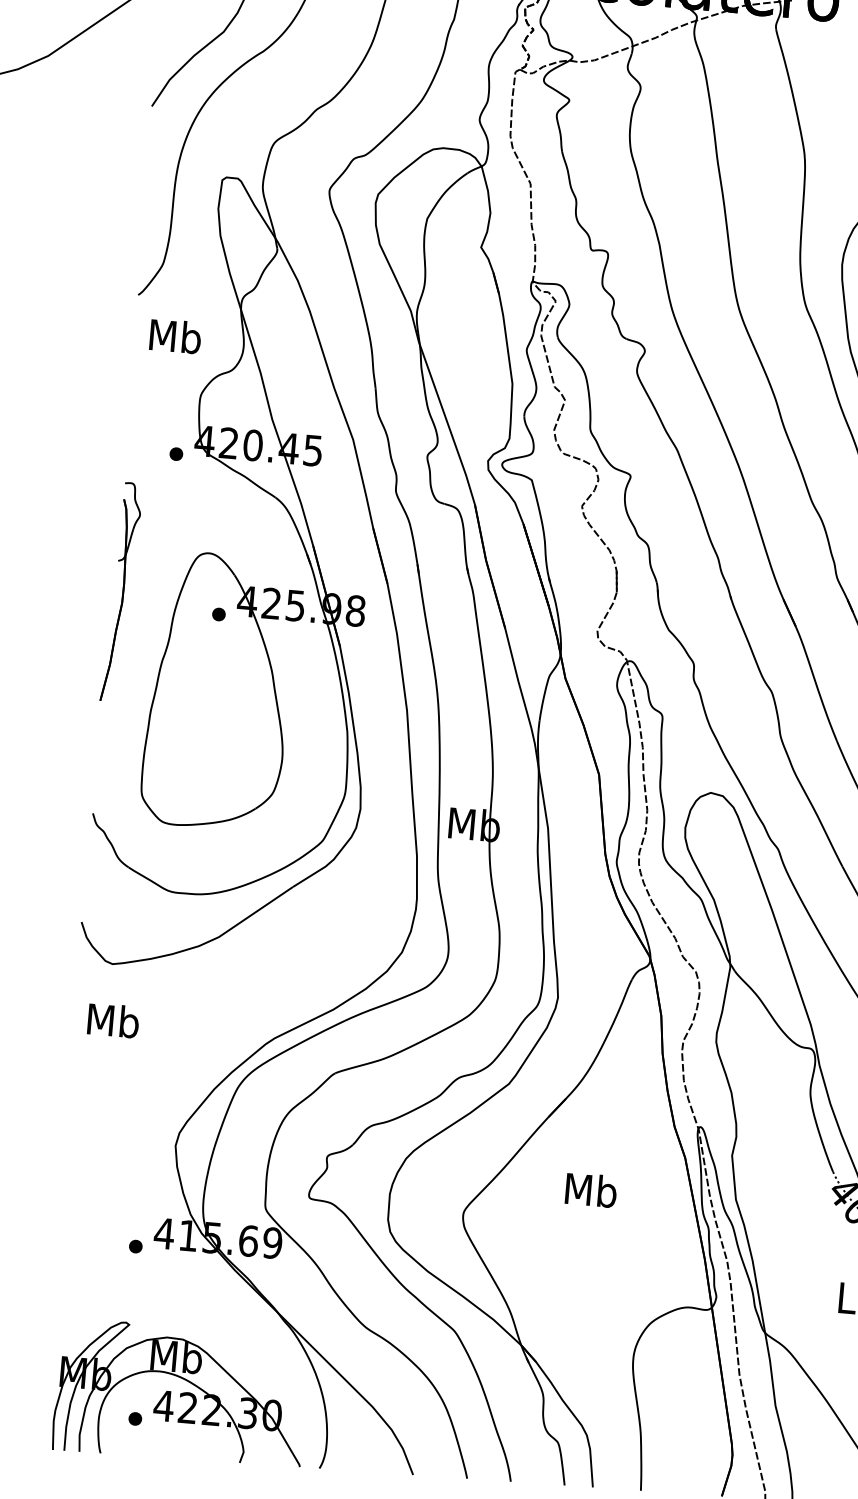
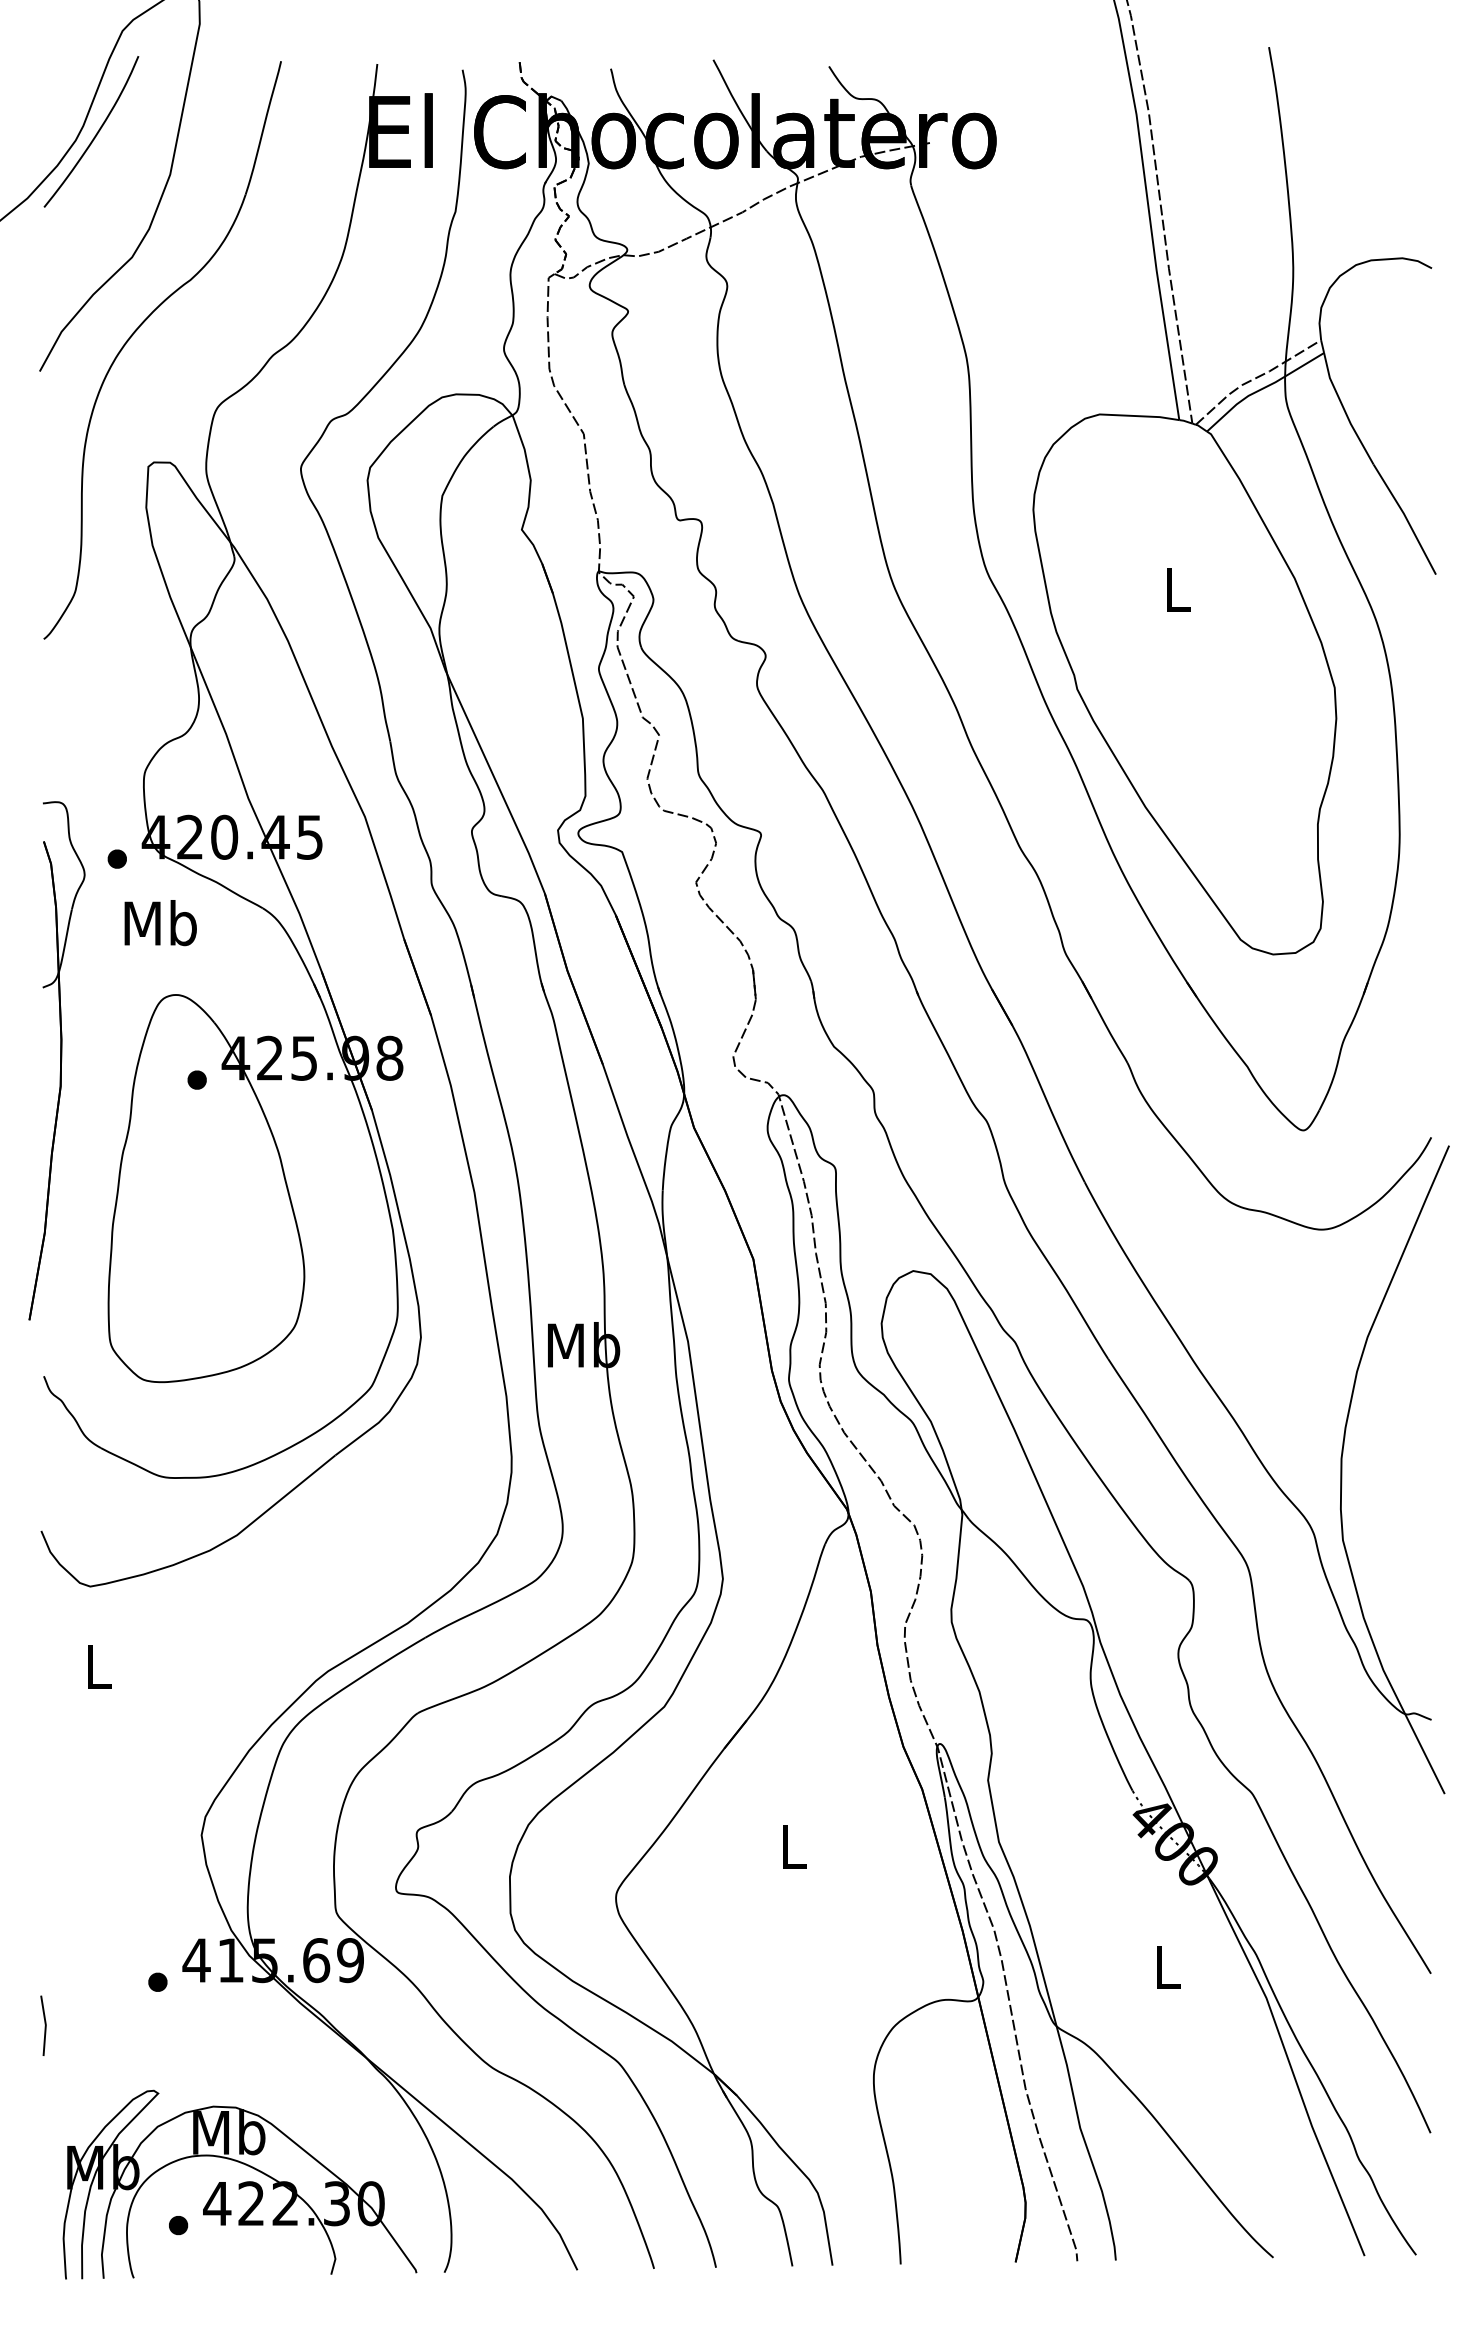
text: (175, 336) -> (160, 923), moved
part: (121, 592) -> (56, 1060), size x1.67
text: (113, 1020) -> (98, 1666), Mb -> L
text: (591, 1190) -> (793, 1846), Mb -> L
line: (53, 1269) -> (44, 2024), added

